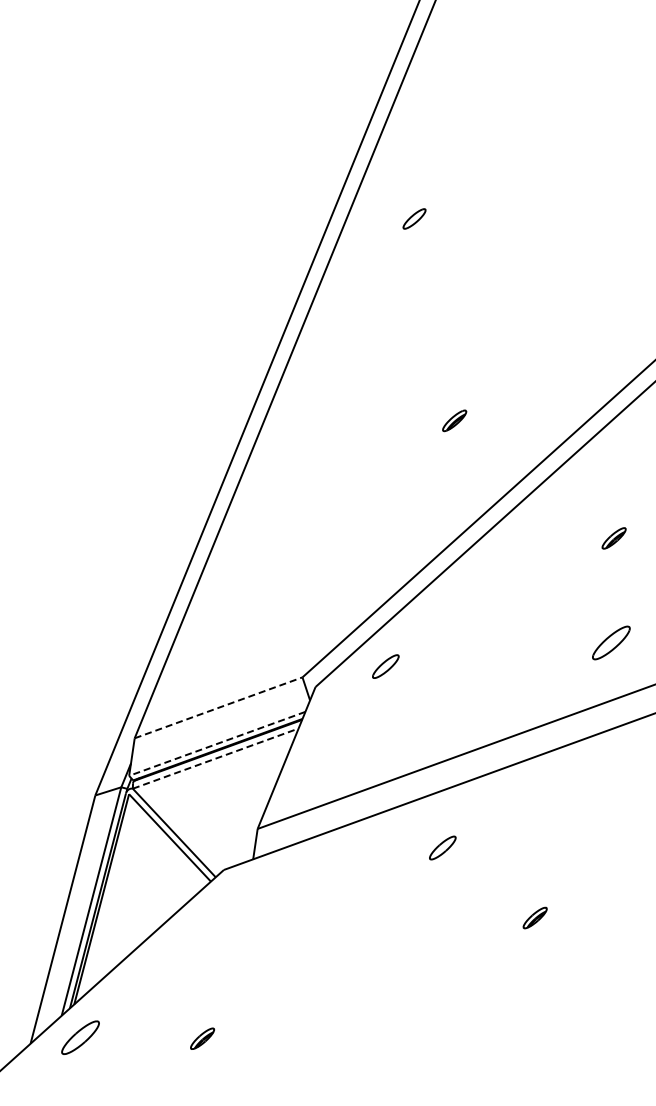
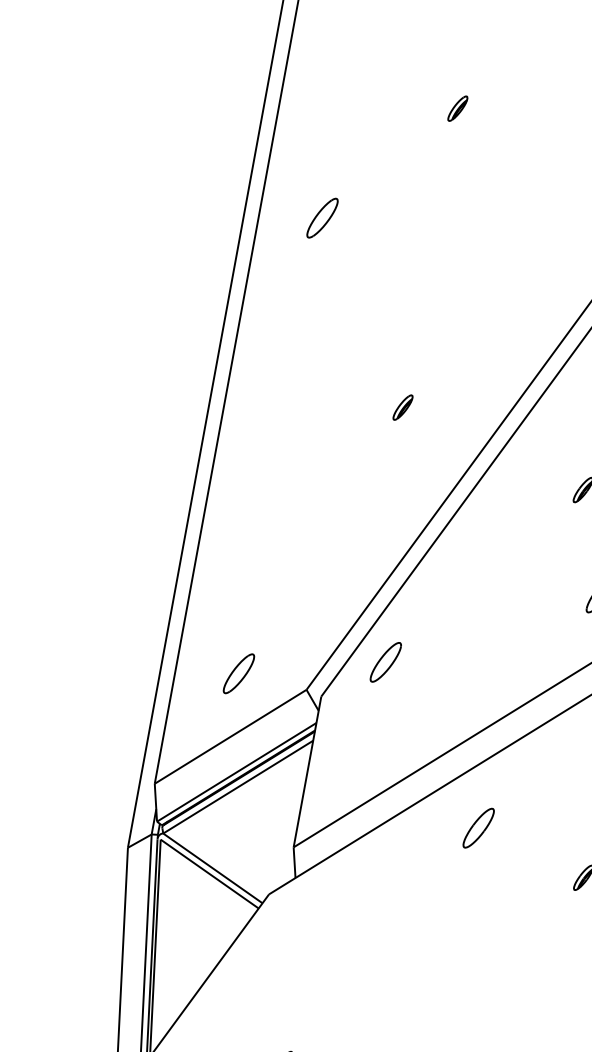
part: (568, 139) -> (456, 108), added
part: (414, 218) -> (322, 217), size x1.67
part: (239, 647) -> (238, 673), added
part: (385, 666) -> (385, 662), size x1.43
line: (219, 707) -> (231, 736), dashed -> solid
line: (217, 743) -> (236, 771), dashed -> solid
line: (216, 758) -> (238, 786), dashed -> solid
part: (442, 847) -> (478, 827), size x1.43

